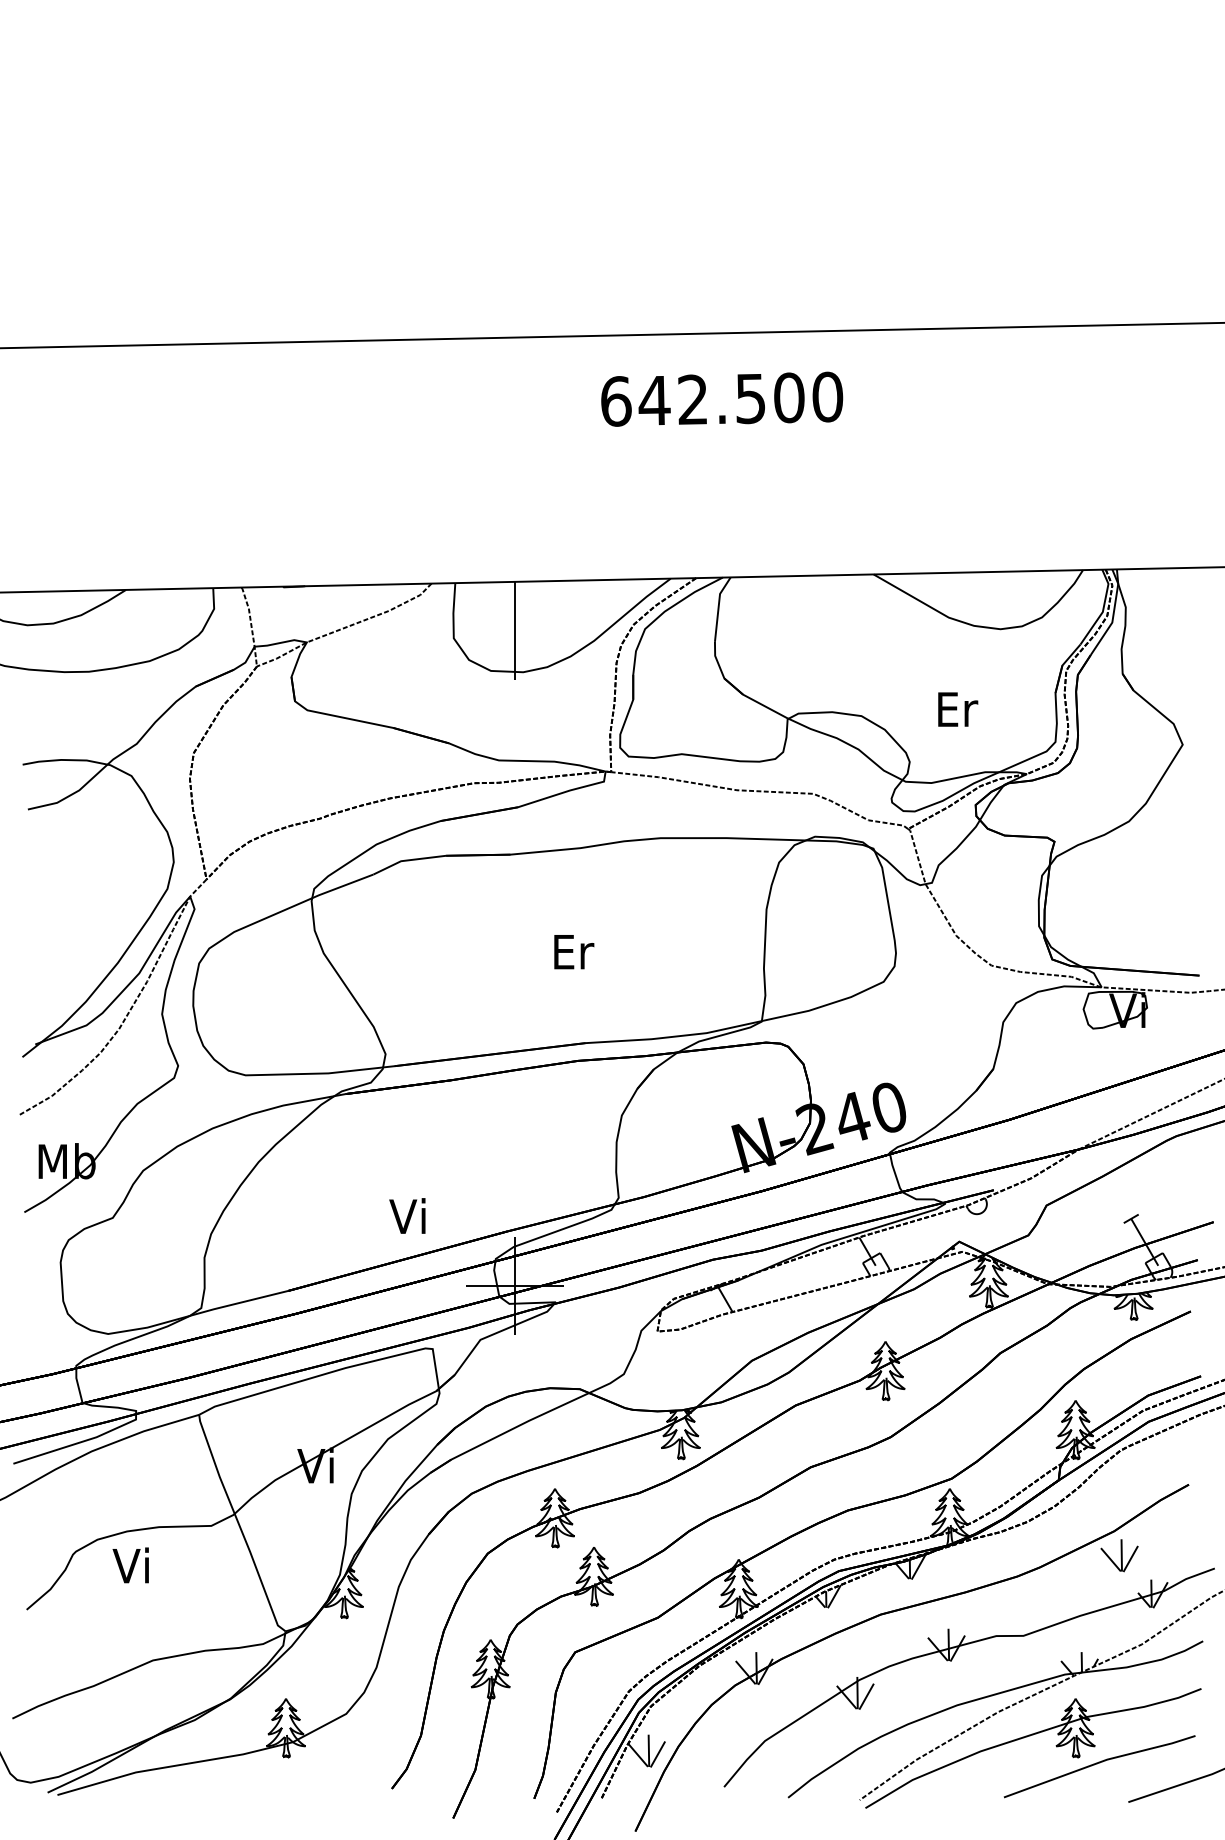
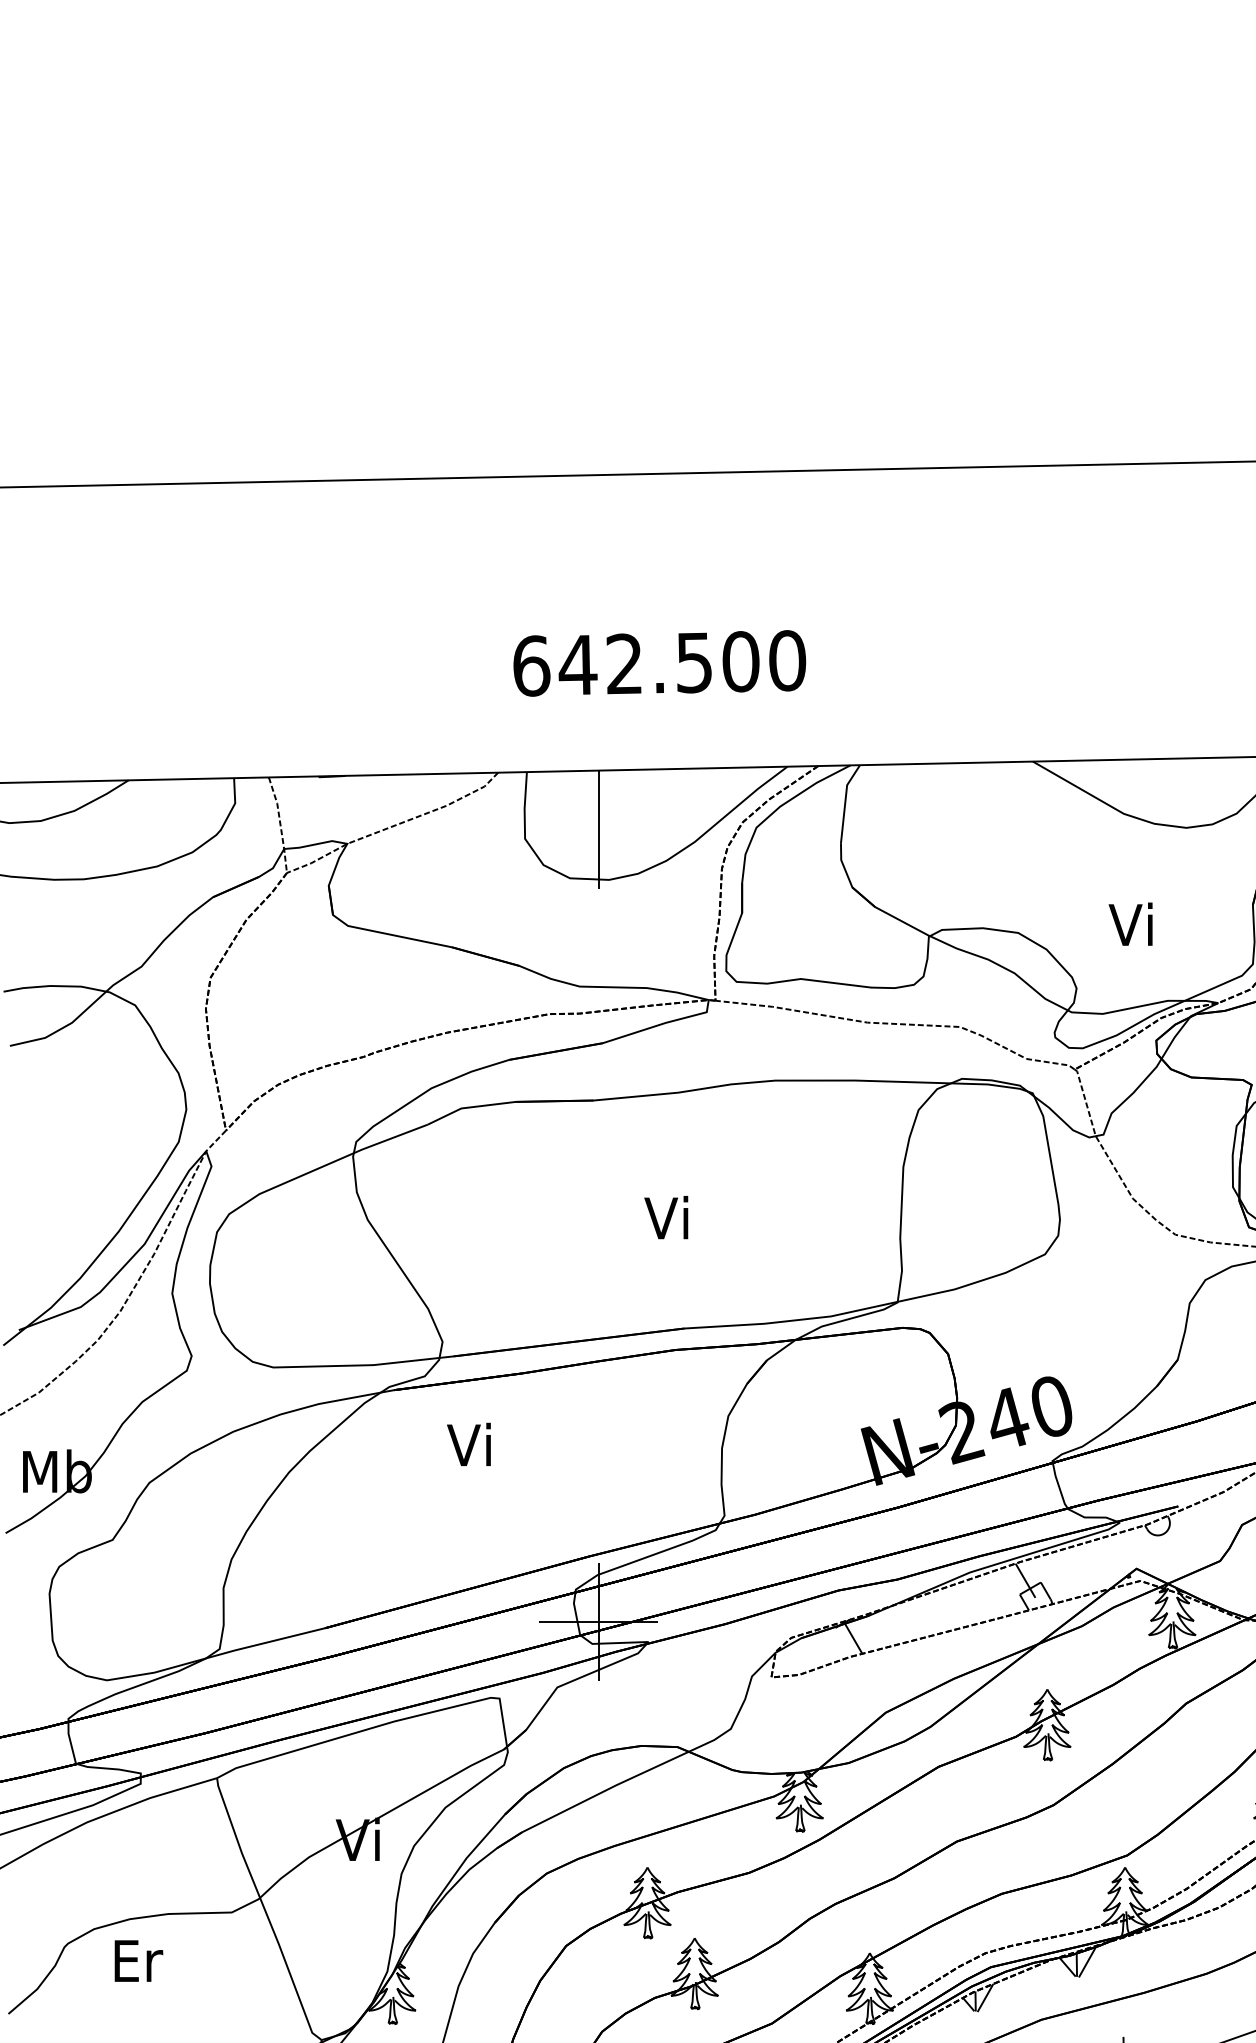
text: (722, 398) -> (660, 662), moved
text: (957, 708) -> (1134, 923), Er -> Vi
text: (573, 951) -> (669, 1217), Er -> Vi
text: (407, 1215) -> (469, 1443), moved
text: (133, 1565) -> (137, 1960), Vi -> Er

